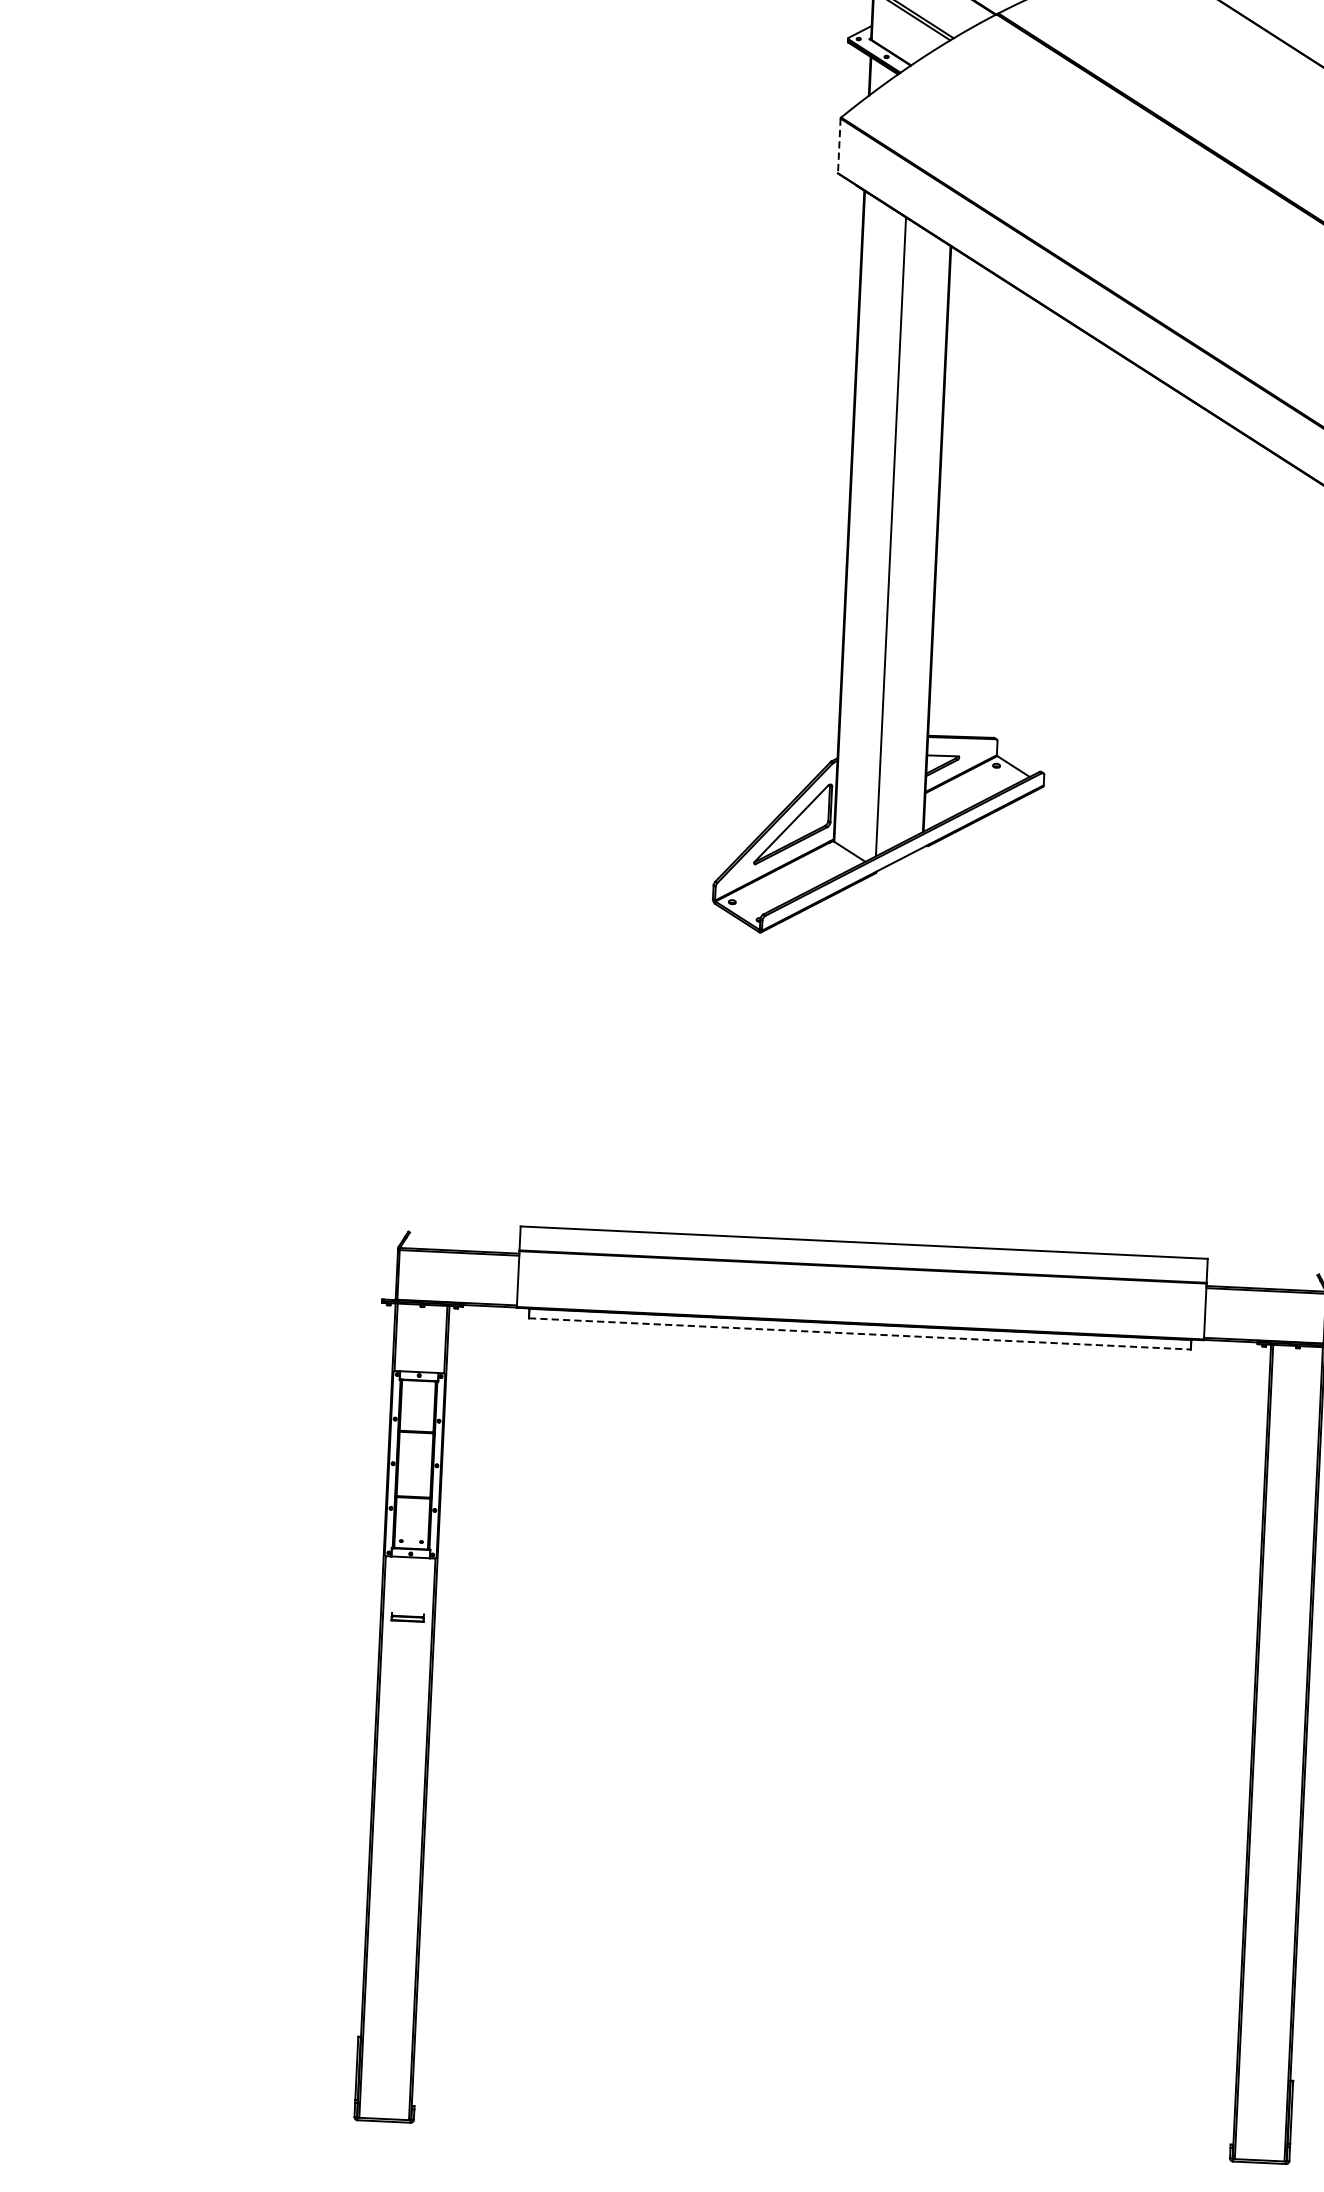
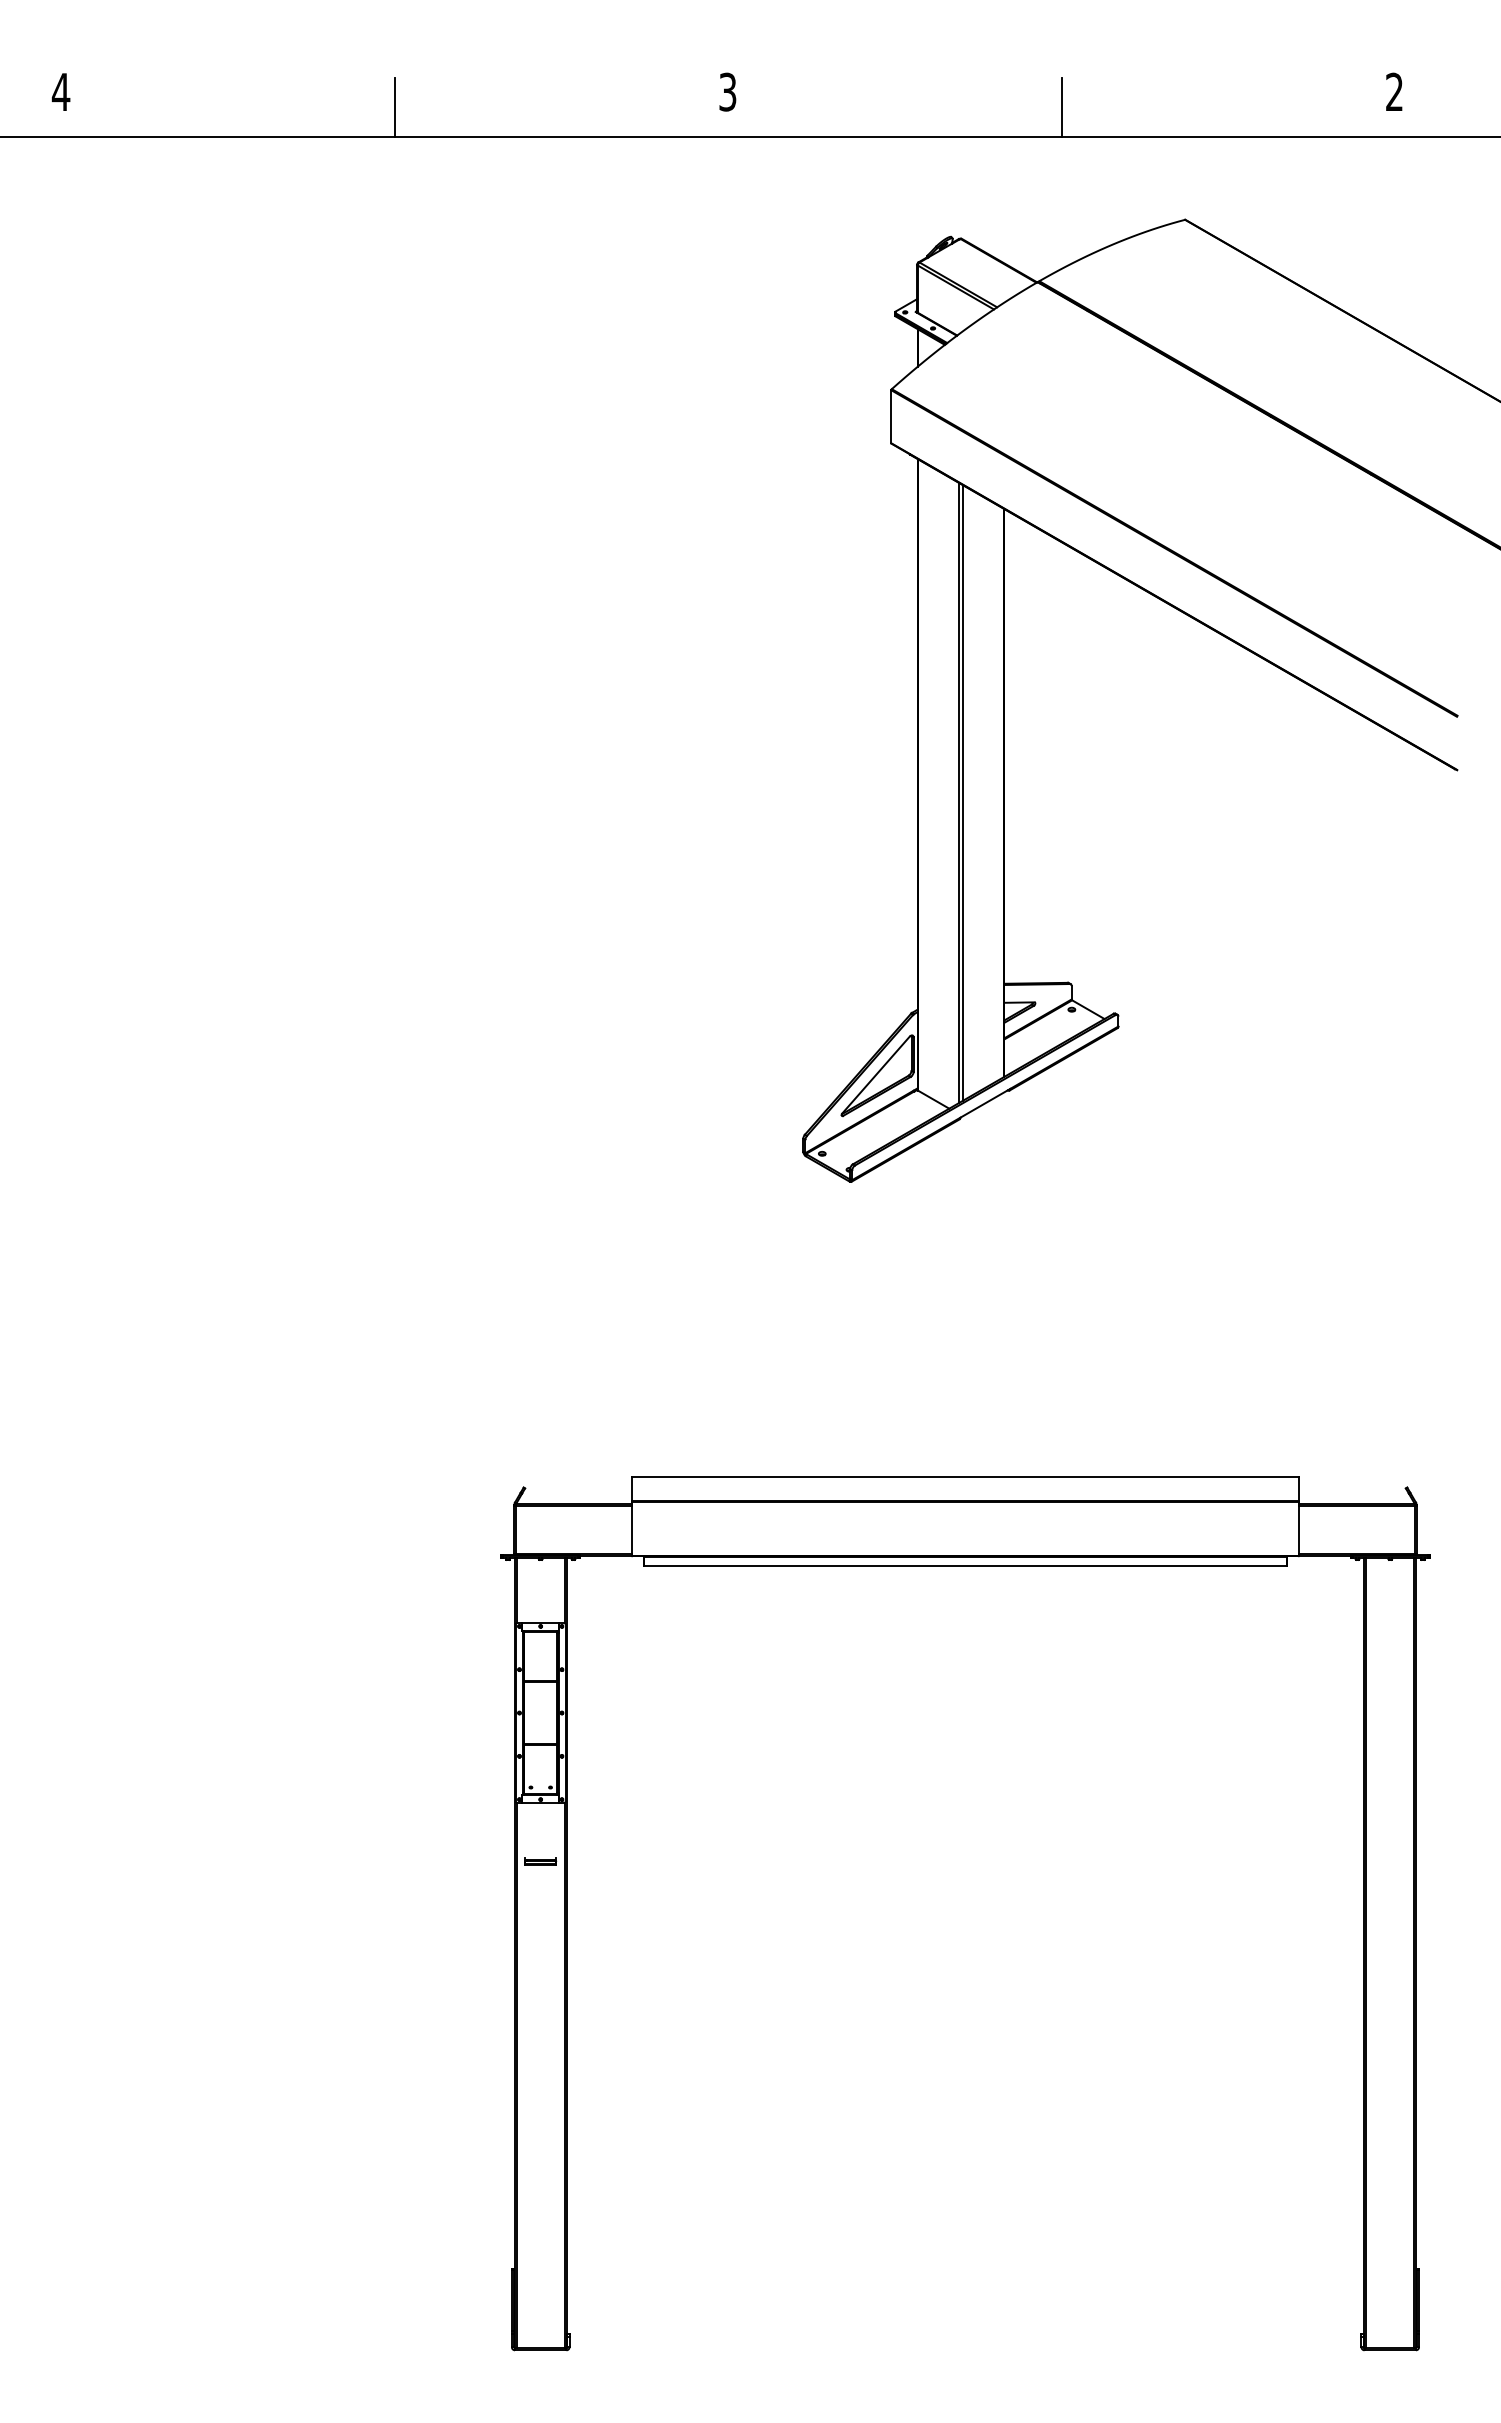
line: (839, 145) -> (891, 416), dashed -> solid
line: (894, 536) -> (962, 792), added
line: (859, 1334) -> (965, 1566), dashed -> solid

